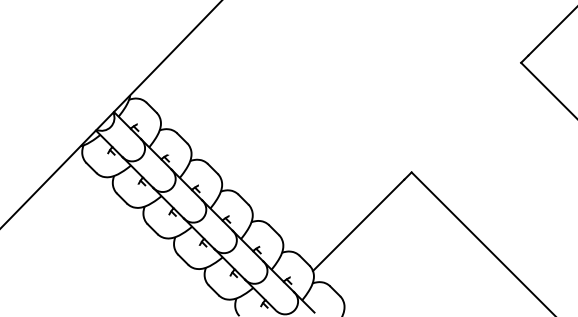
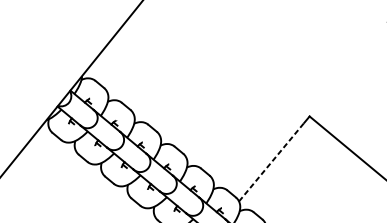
line: (358, 225) -> (271, 162), solid -> dashed

